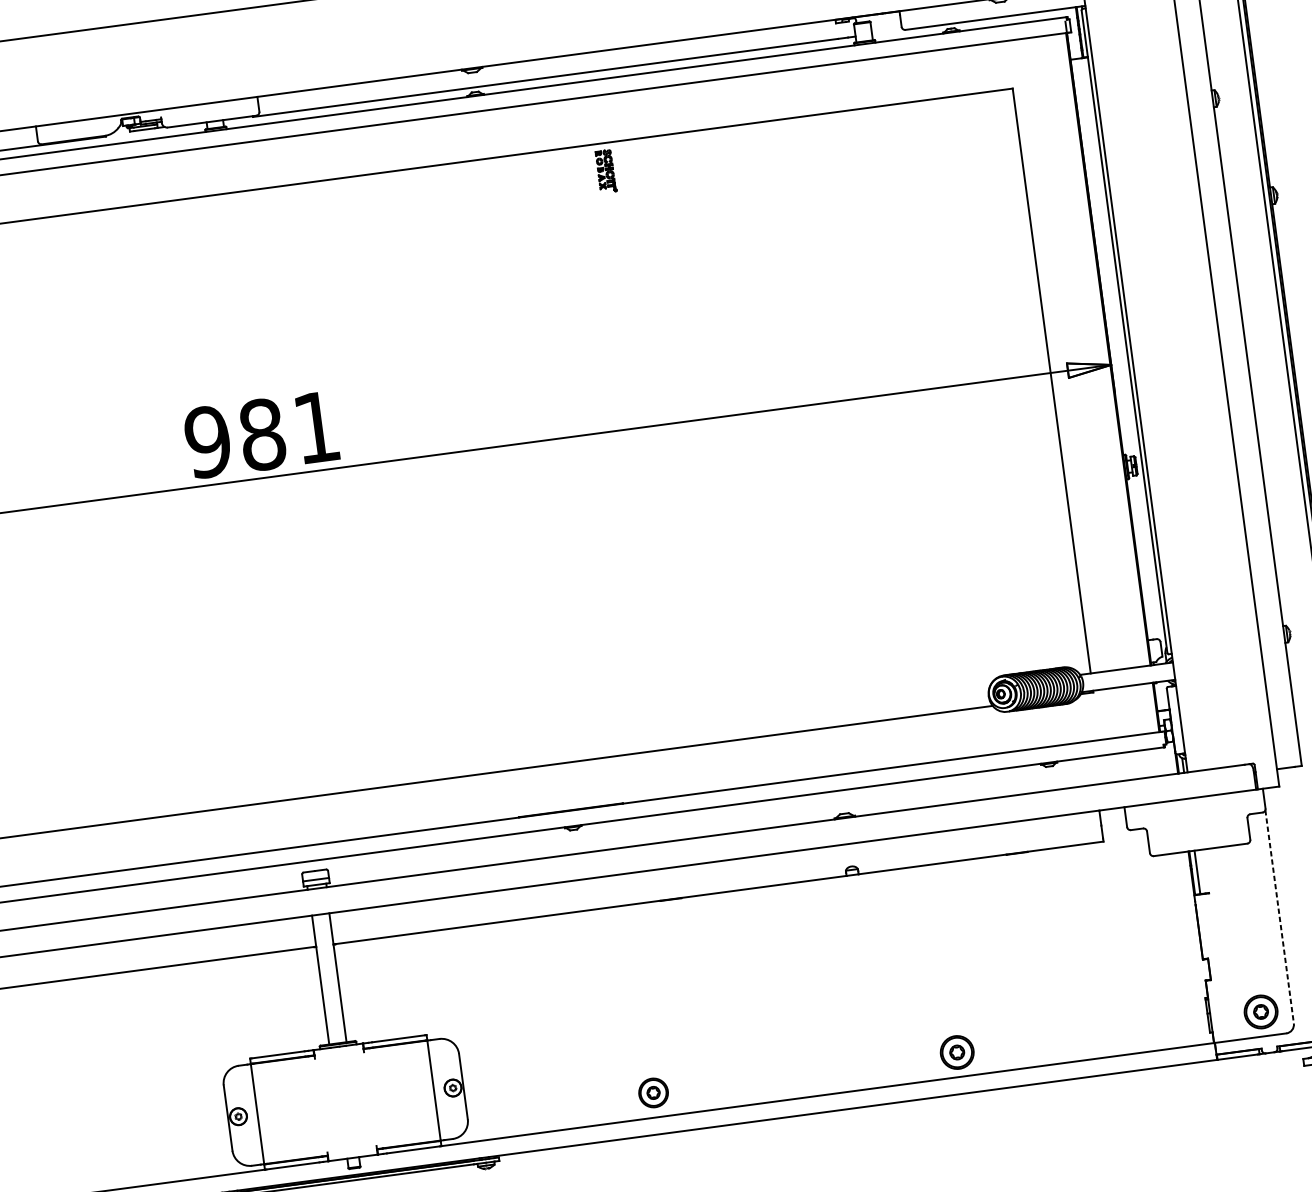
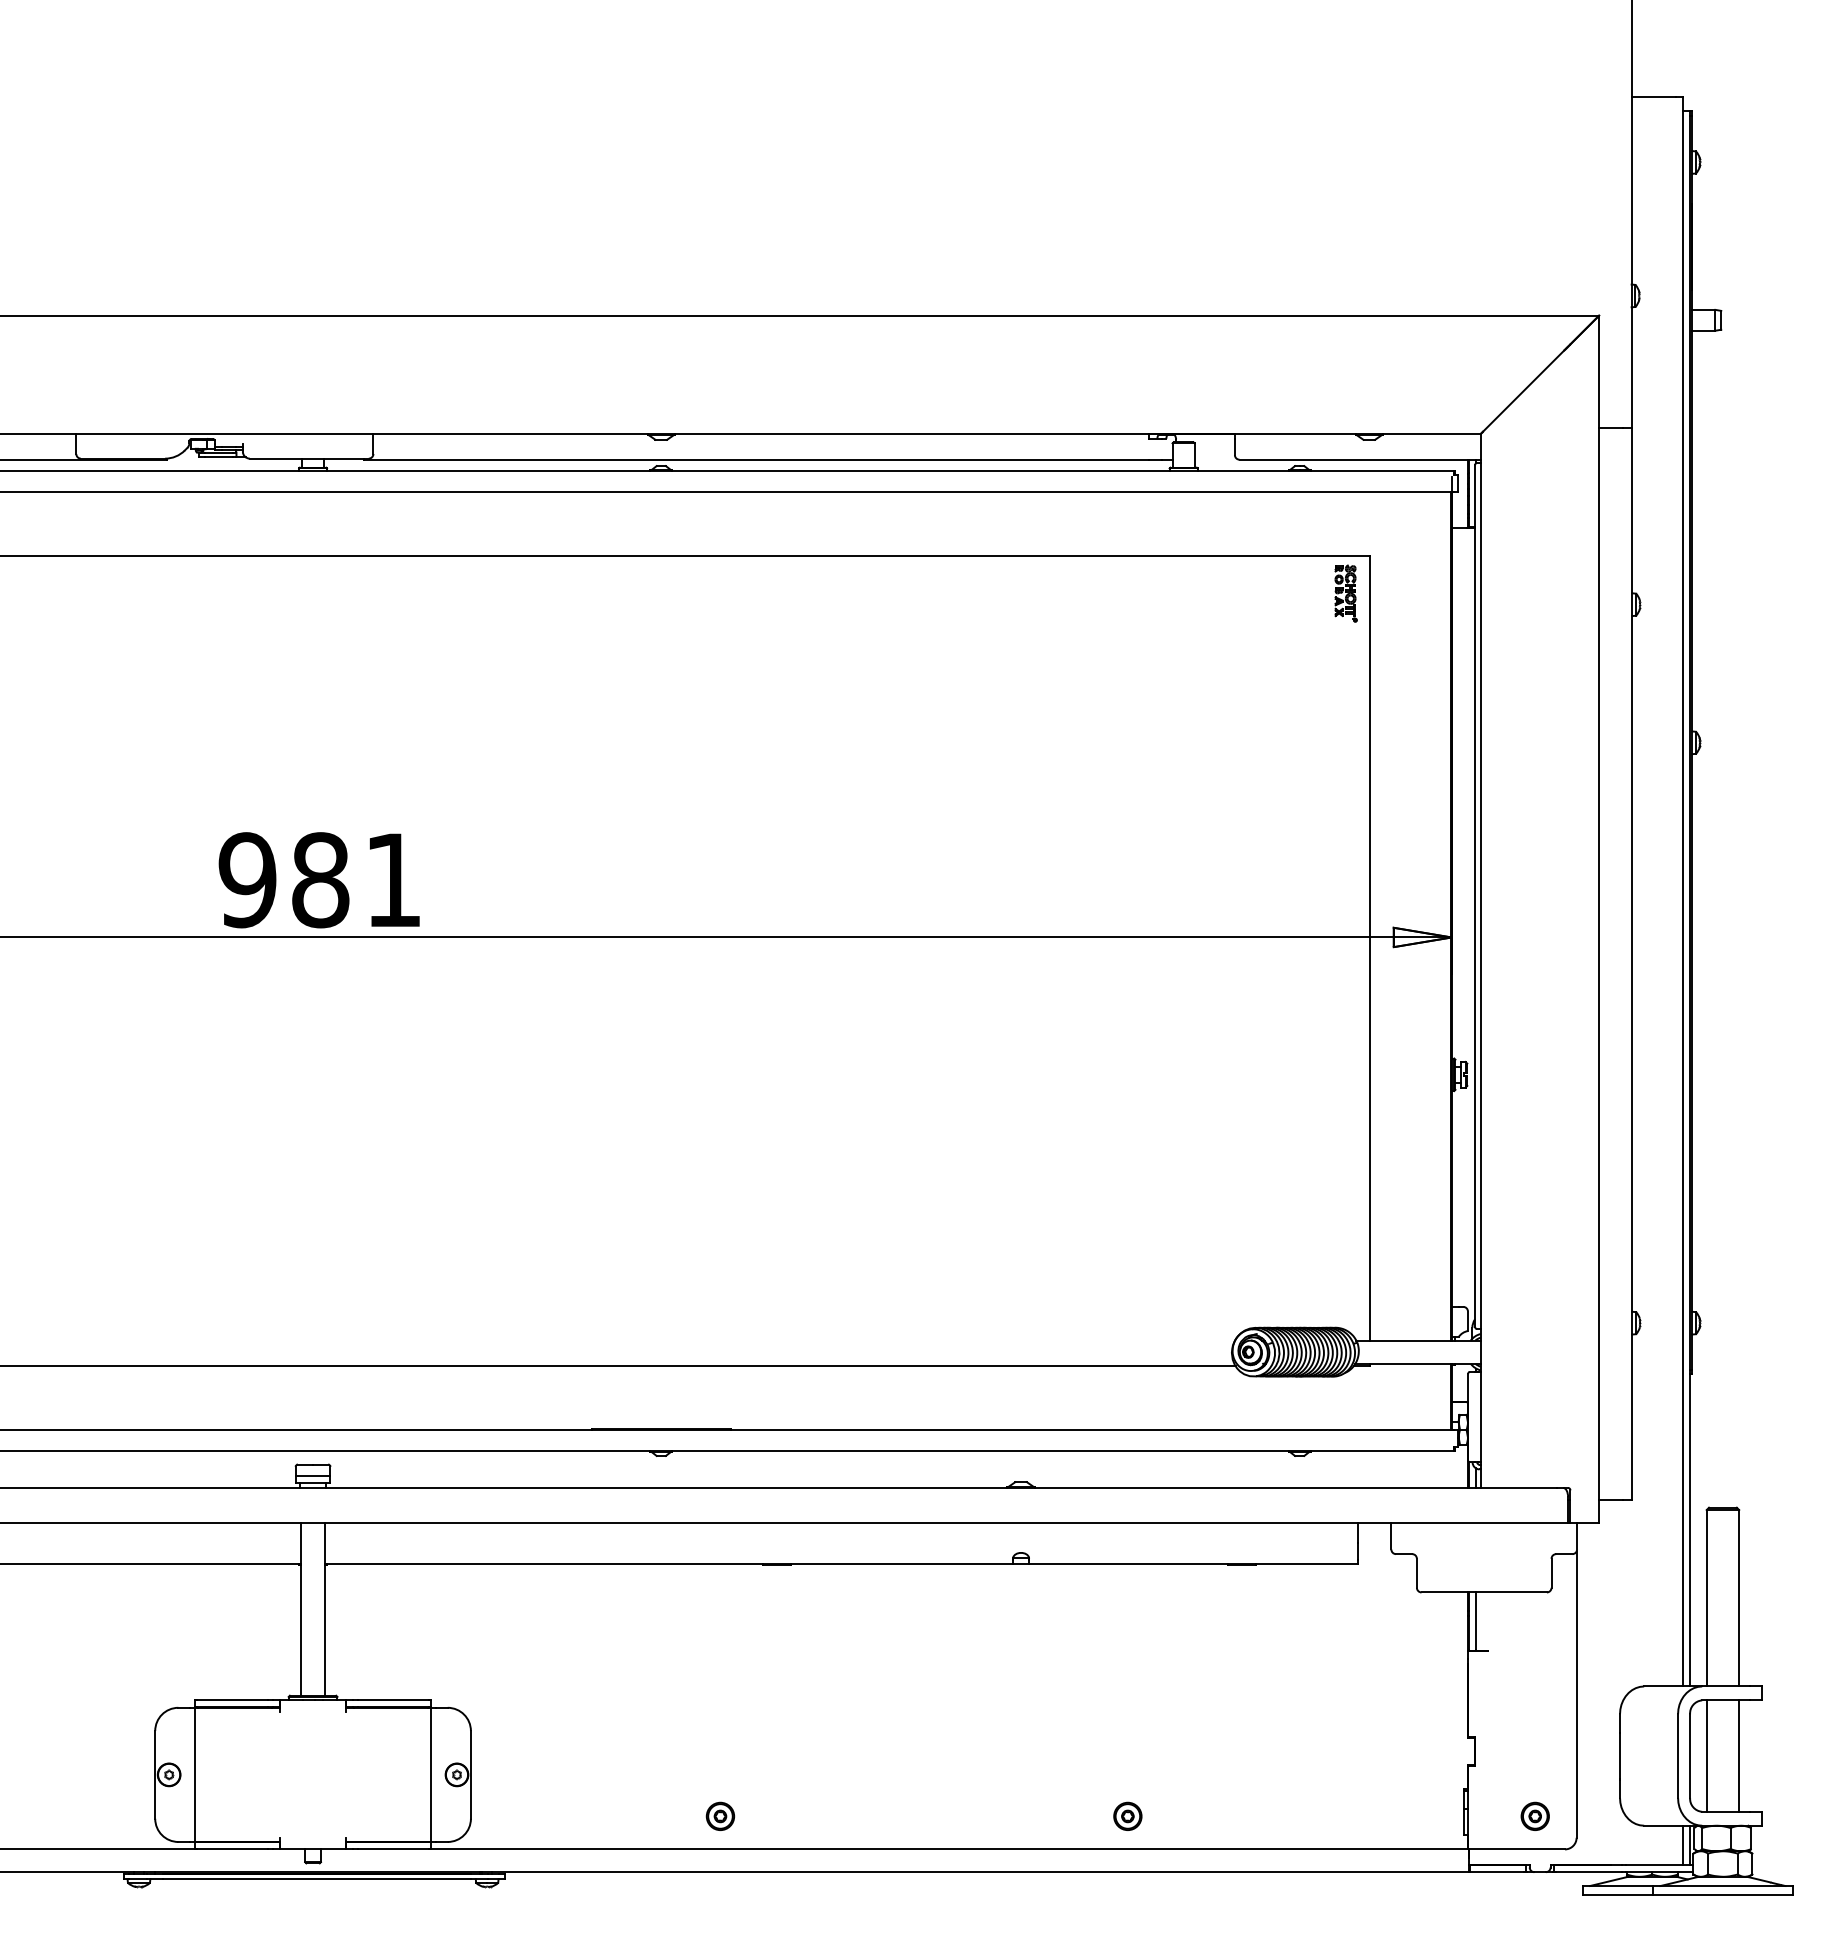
part: (605, 171) -> (1345, 593), moved
line: (1279, 917) -> (1576, 1695), dashed -> solid
part: (1260, 1011) -> (1534, 1815), size x0.62
part: (956, 1051) -> (1127, 1815), size x0.62
part: (653, 1092) -> (720, 1815), size x0.71

